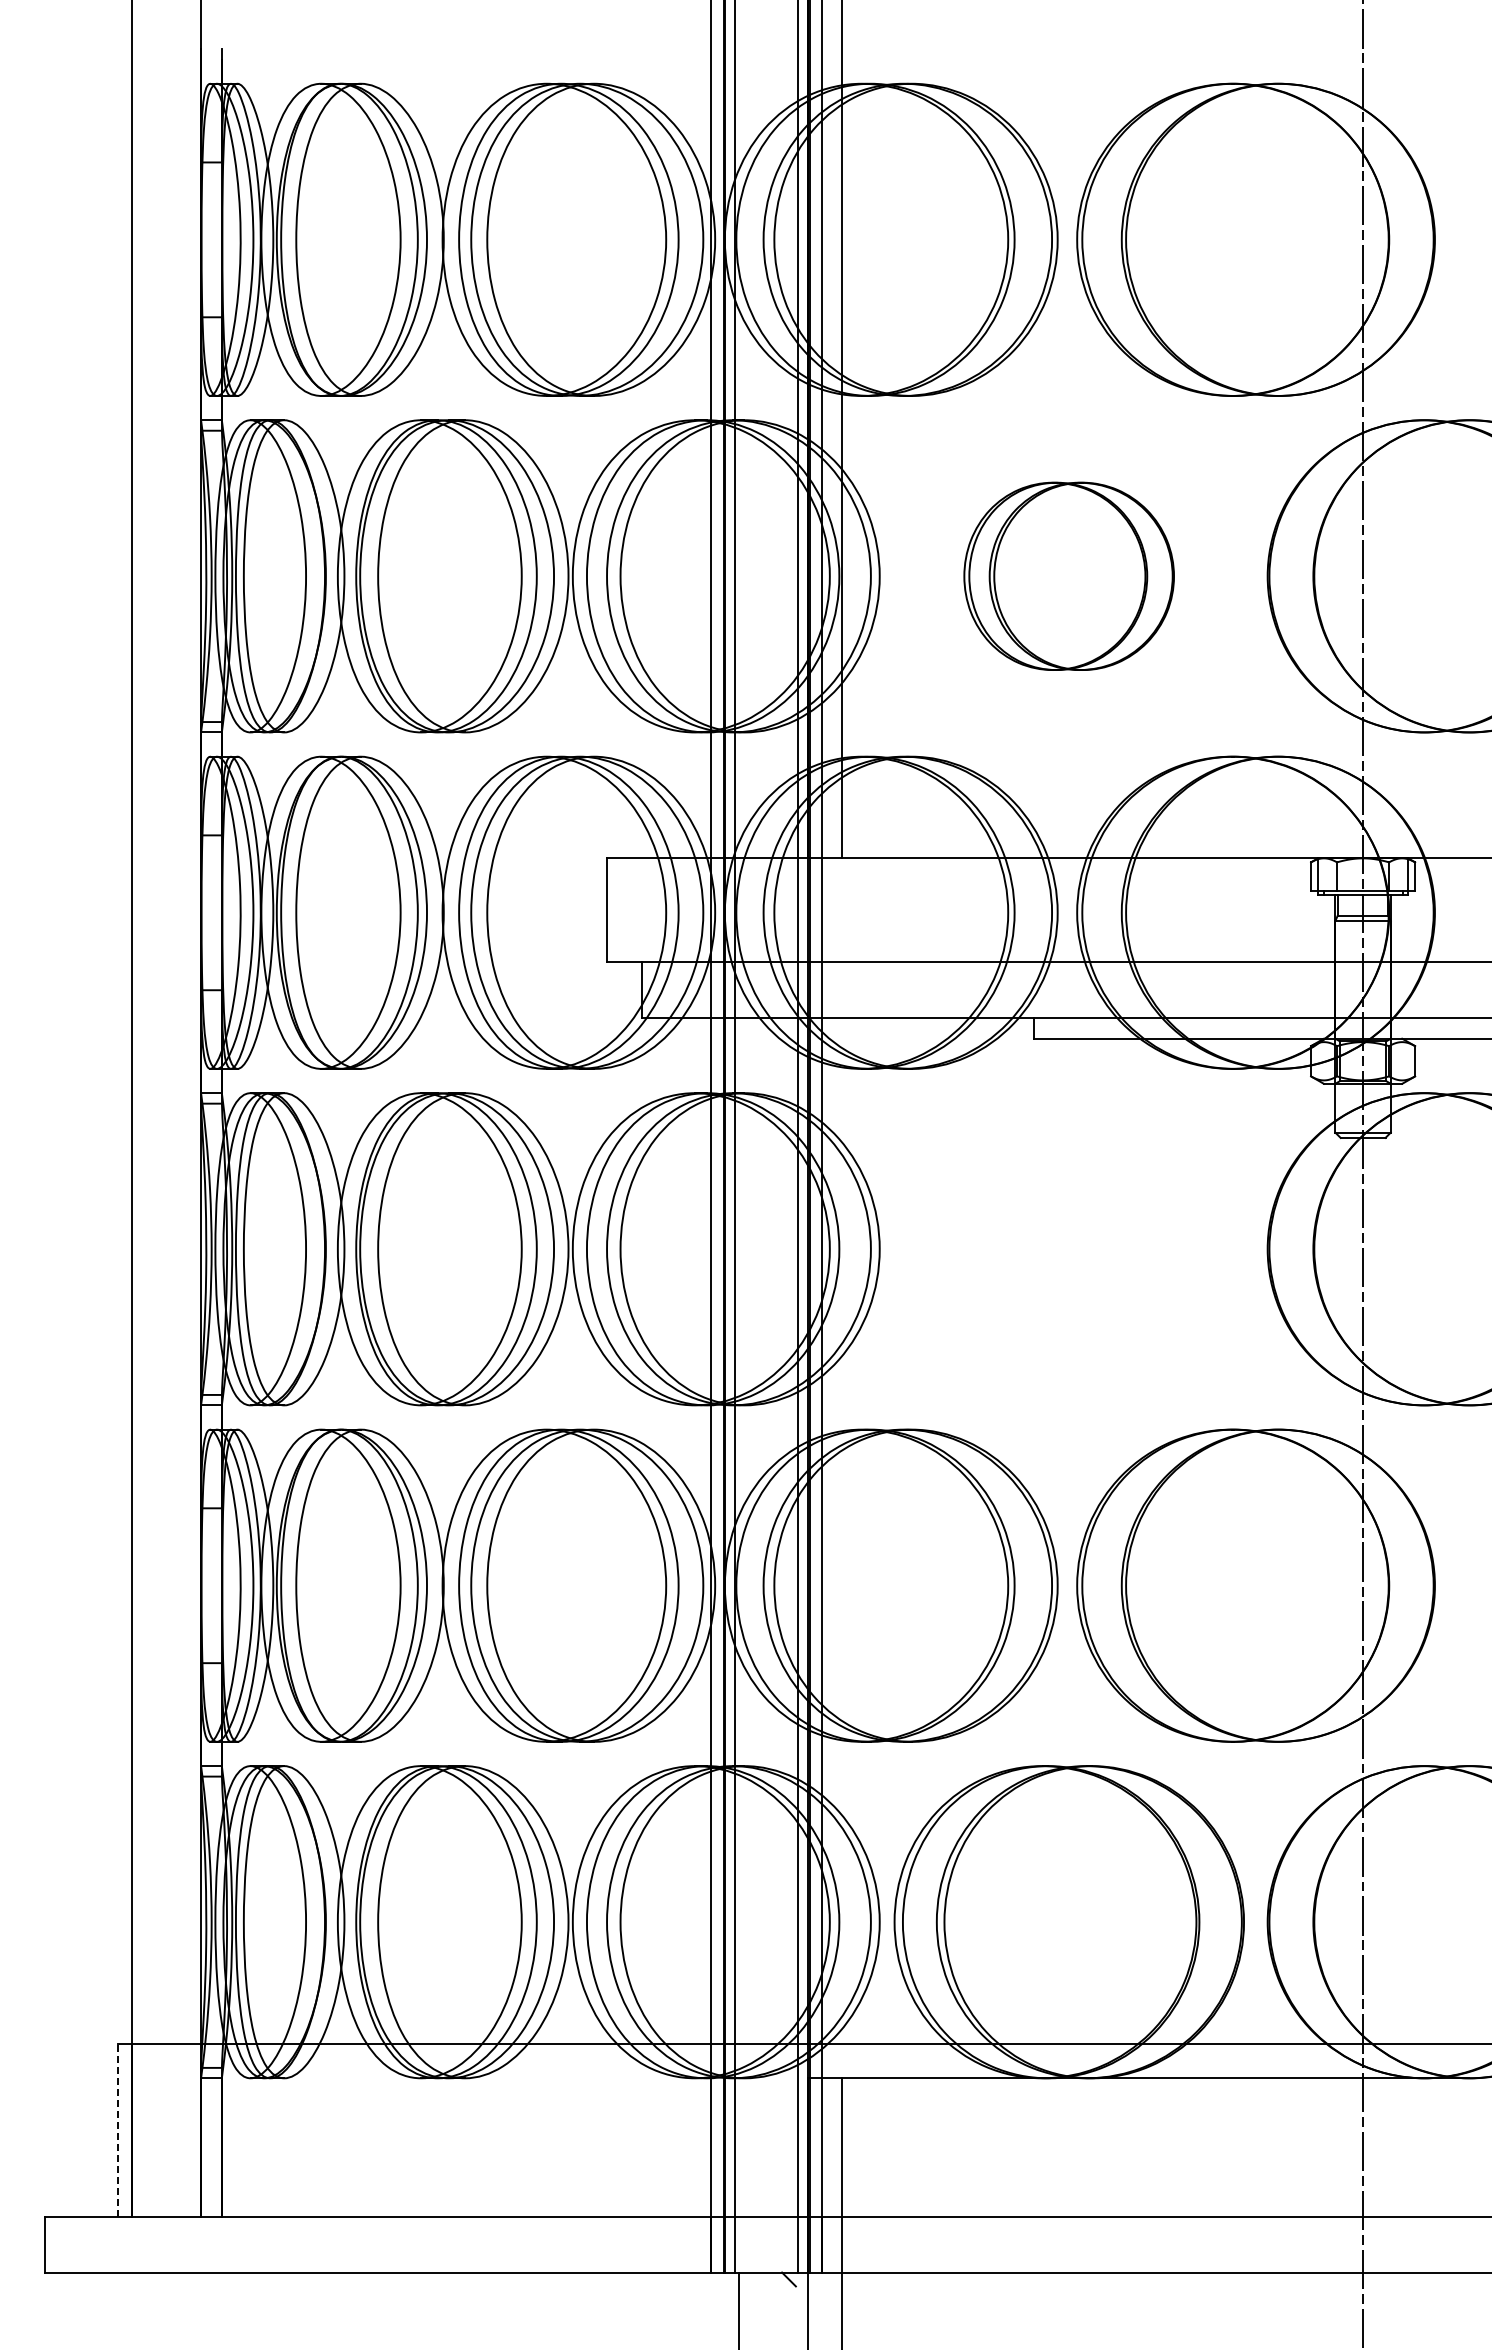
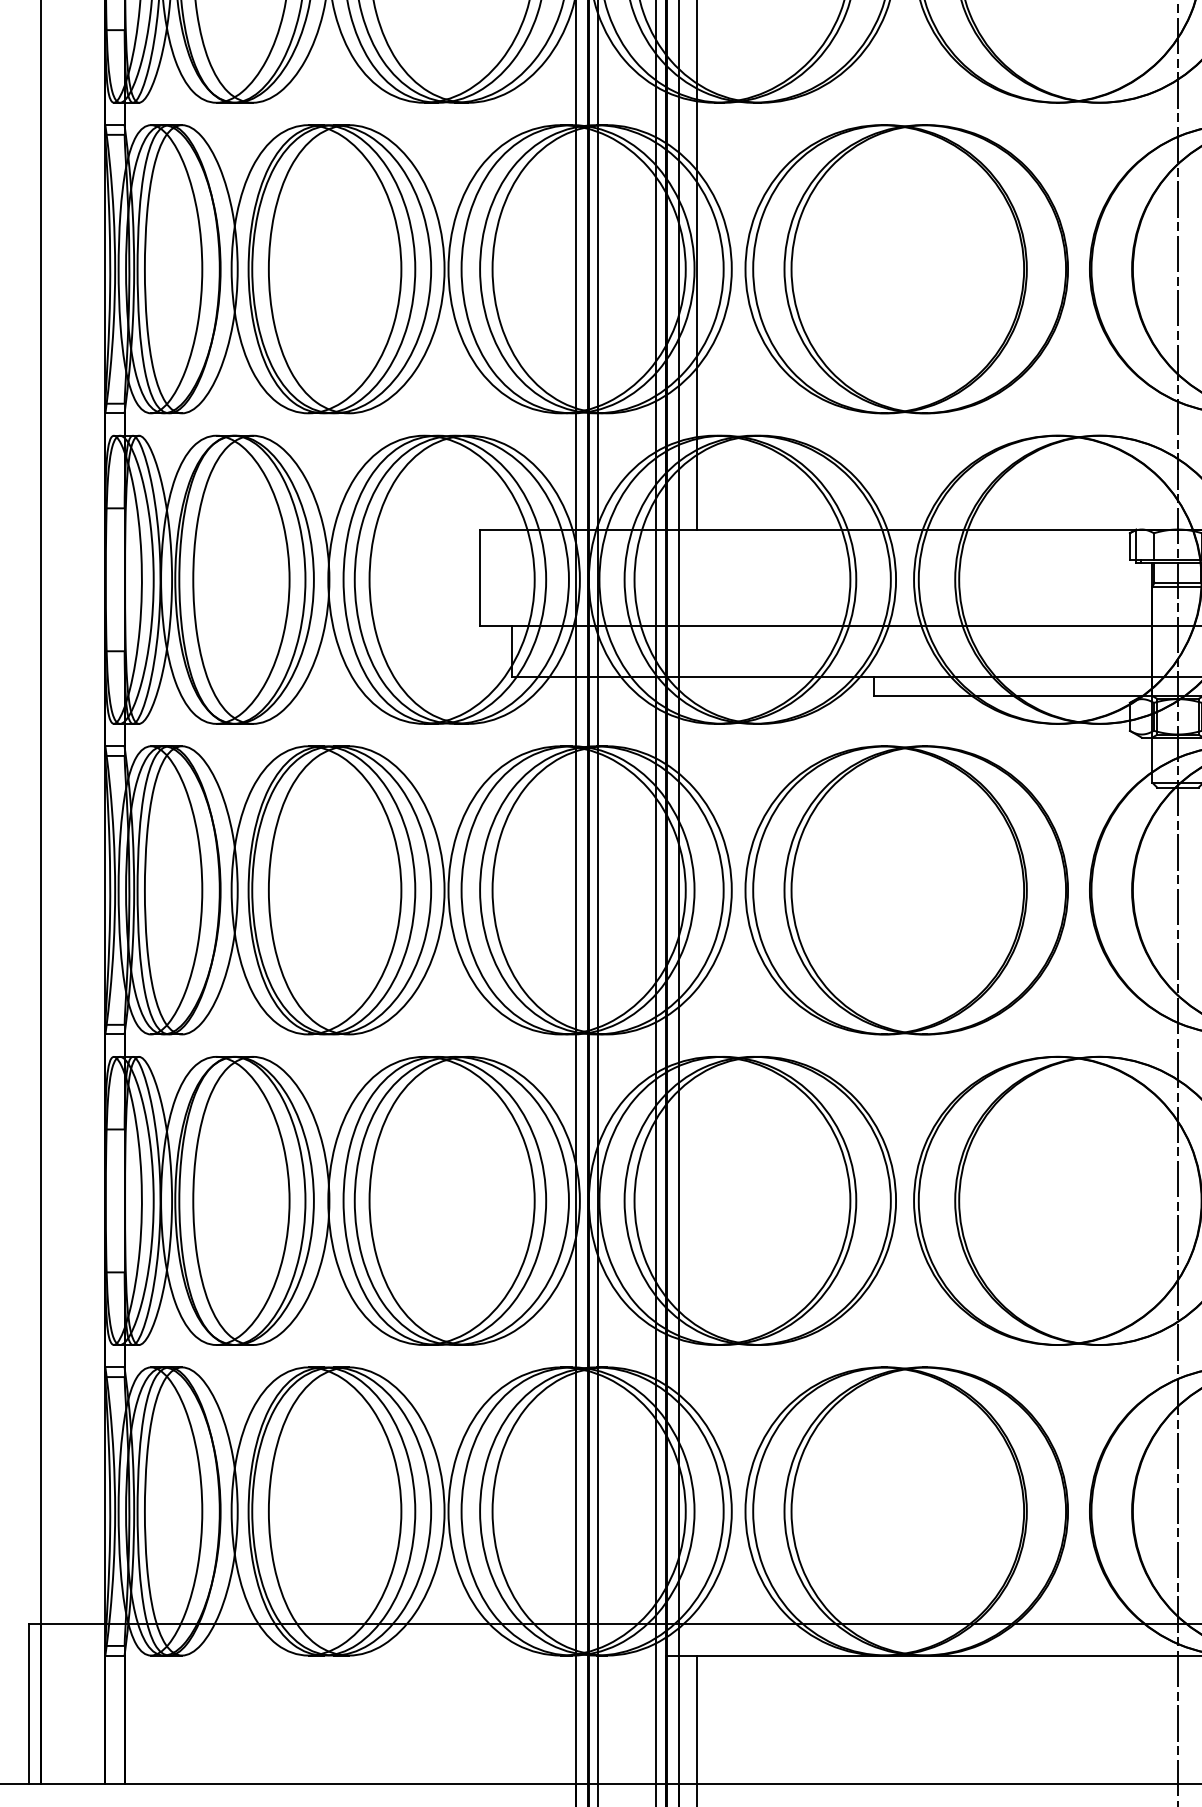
part: (1068, 576) -> (906, 269), size x1.67
part: (1068, 1249) -> (906, 890), added
line: (117, 2130) -> (28, 1703), dashed -> solid

